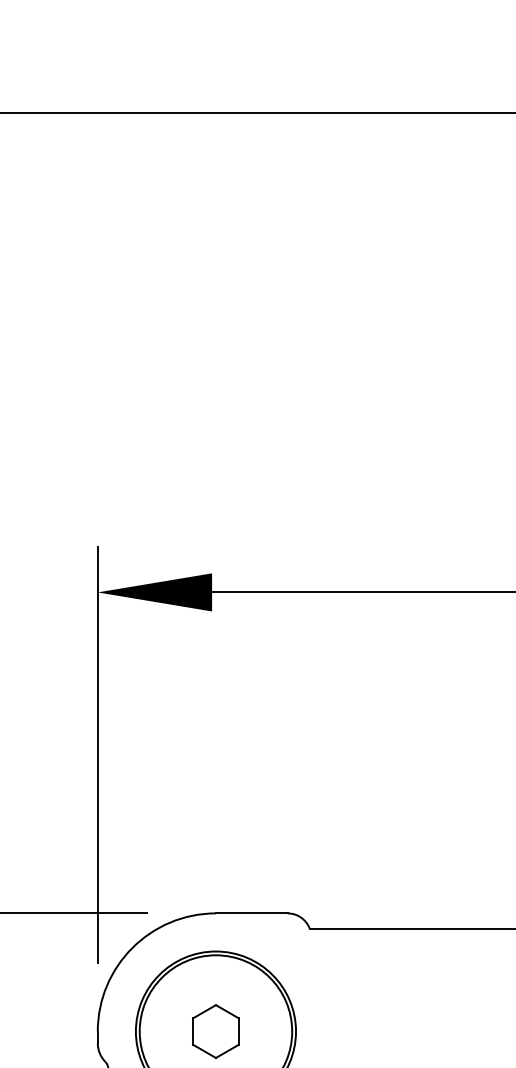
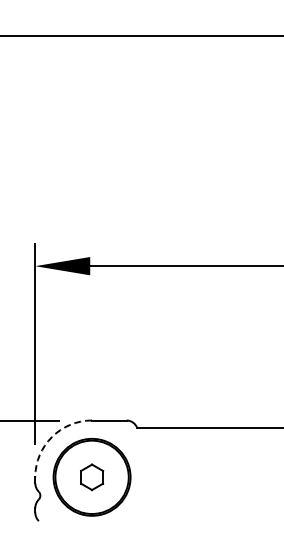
arc: (131, 948) -> (51, 437), solid -> dashed

